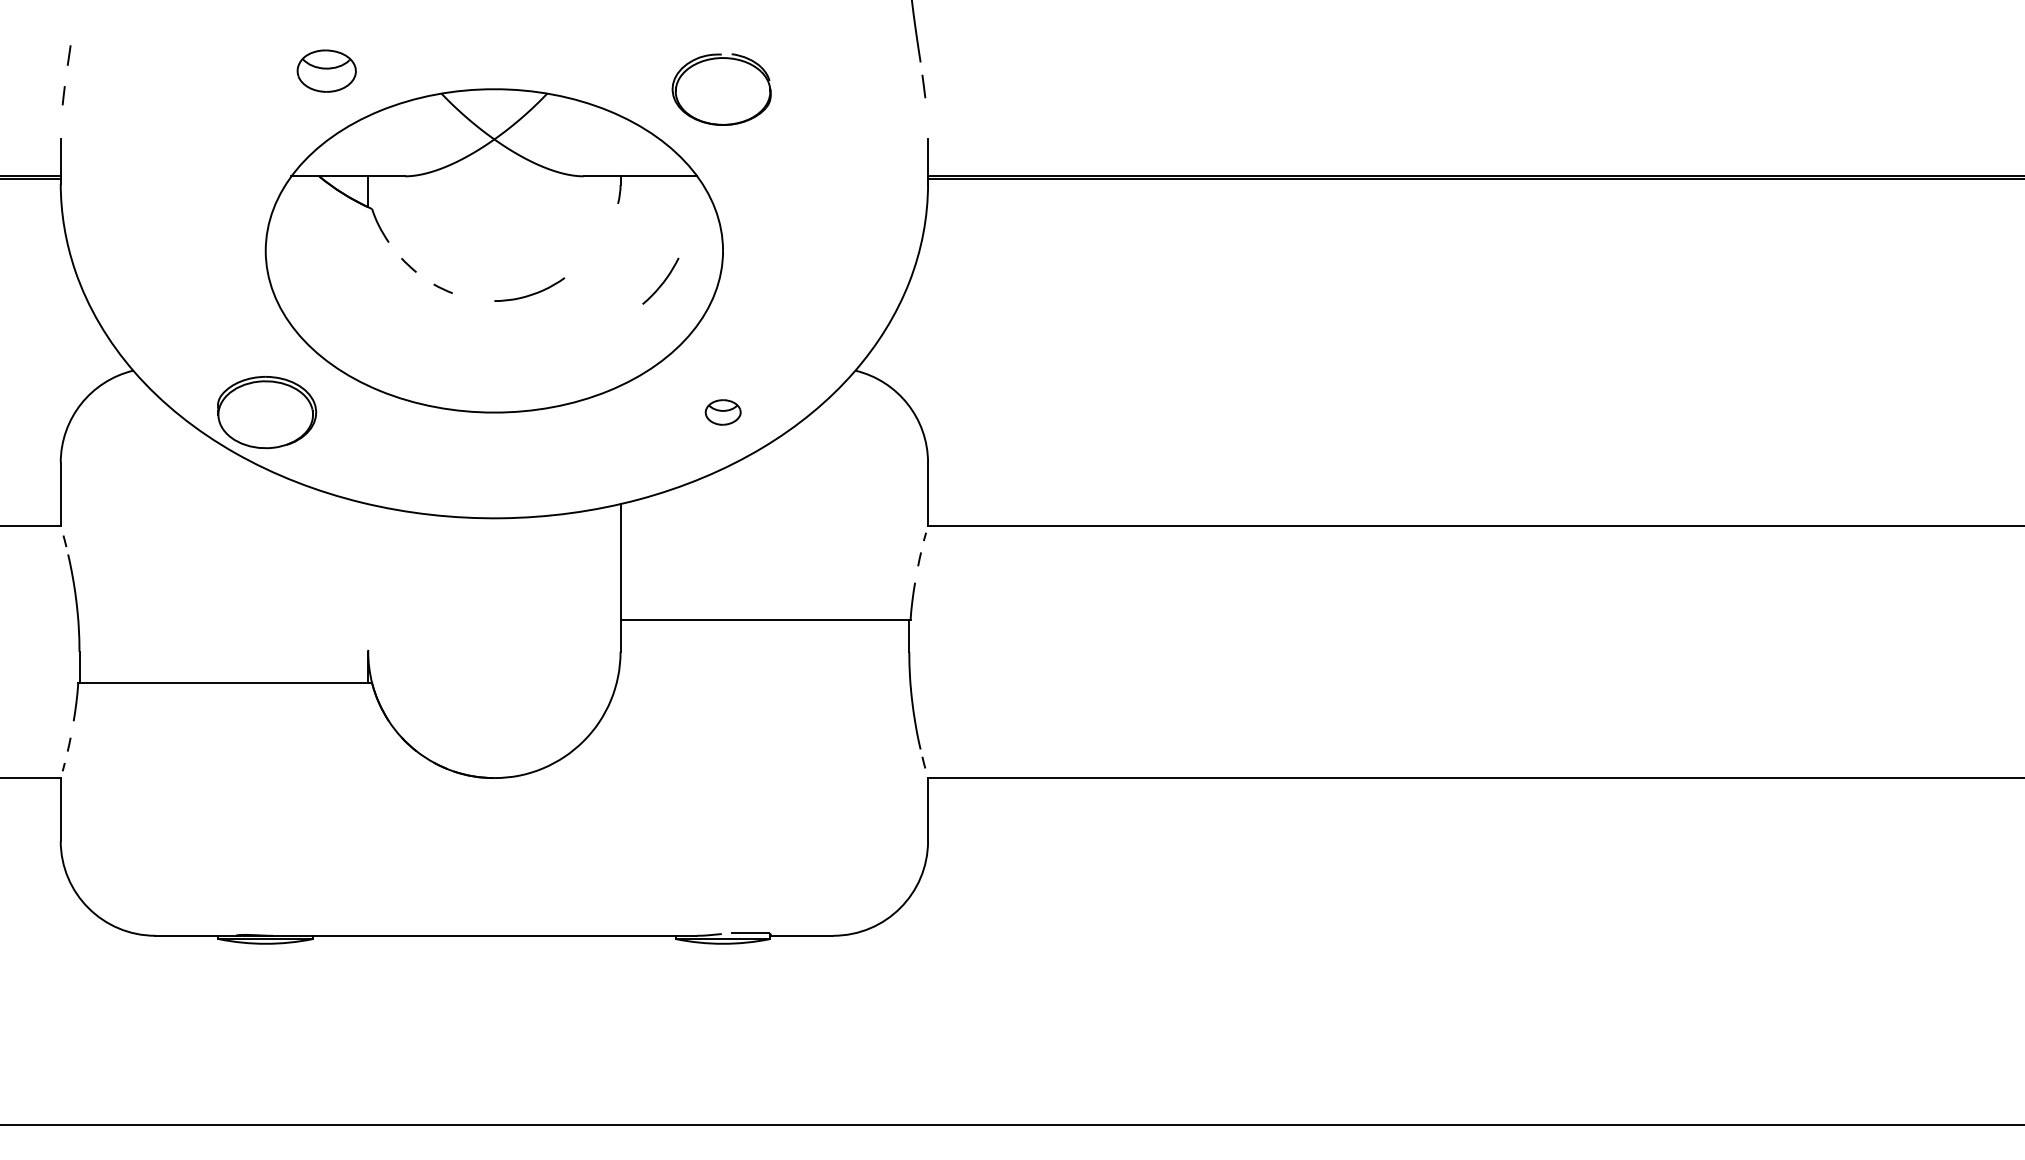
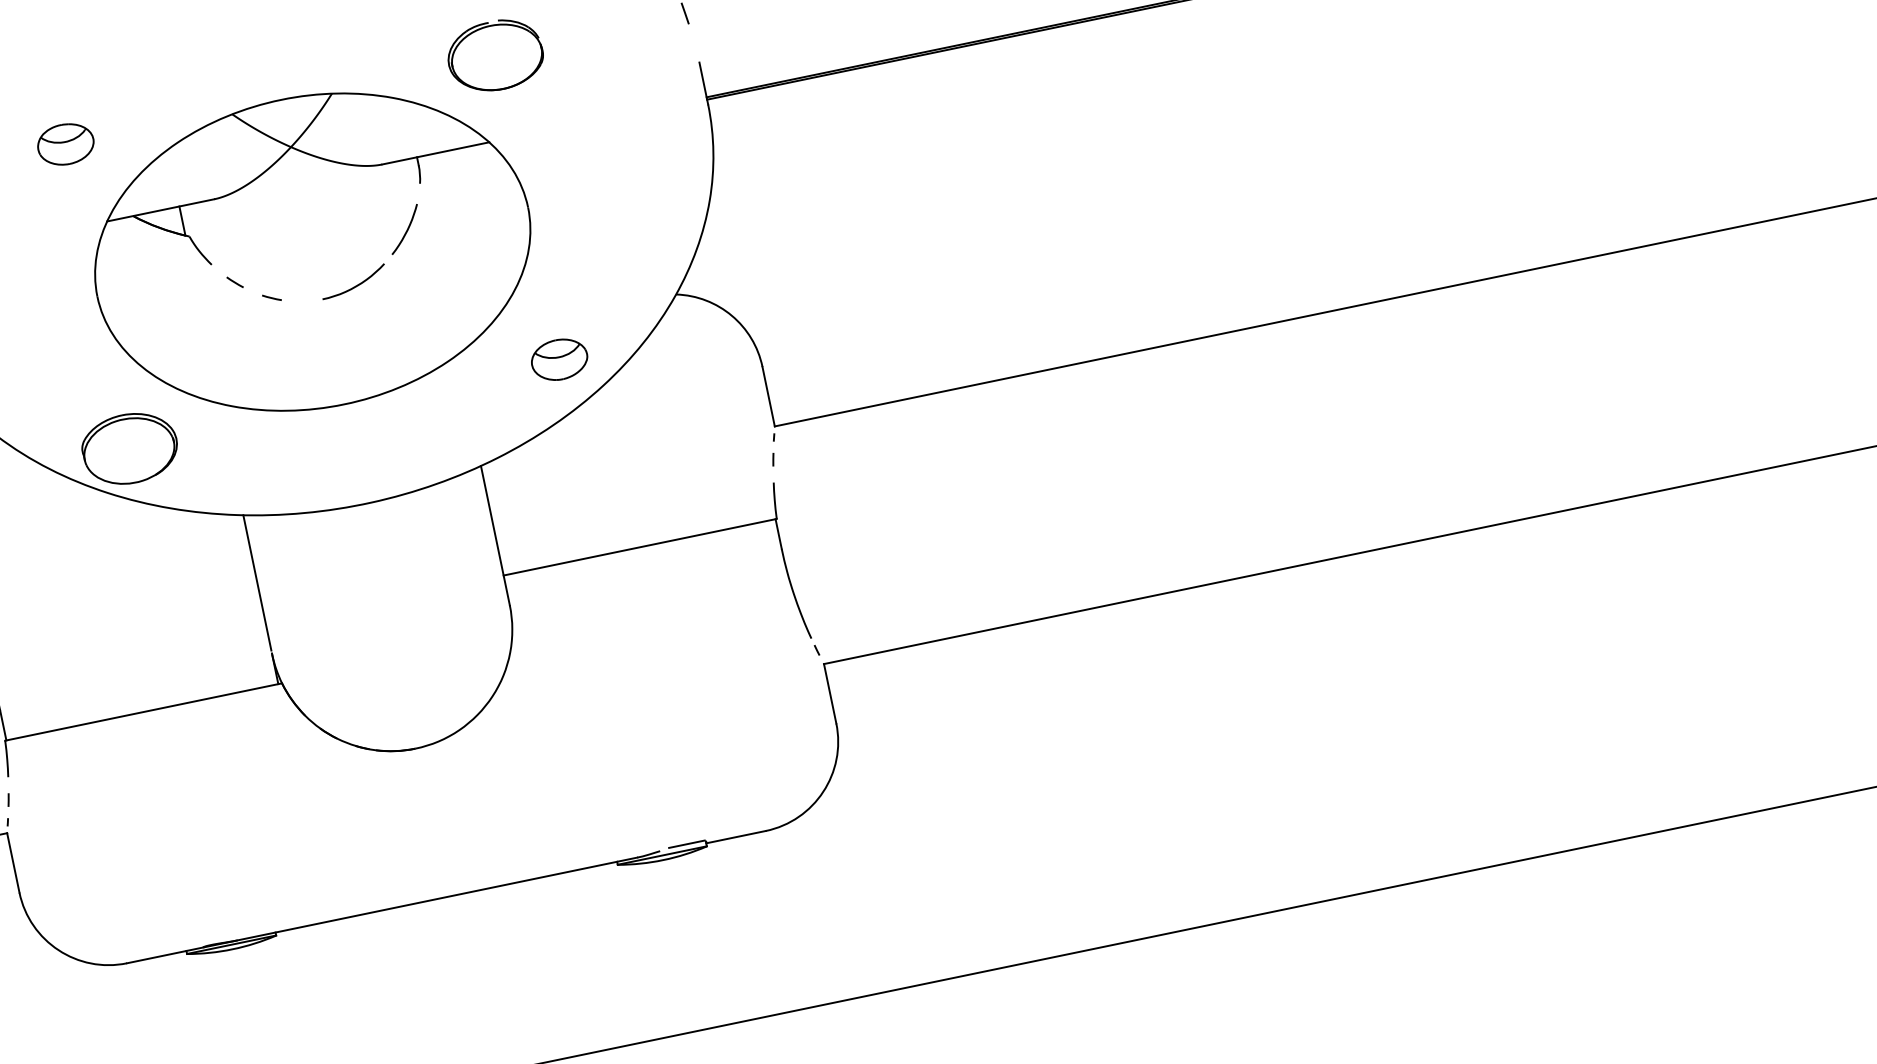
part: (326, 70) -> (65, 143), moved
curve: (662, 282) -> (406, 230), moved
part: (723, 412) -> (560, 359), size x1.67
line: (368, 575) -> (257, 582), added

